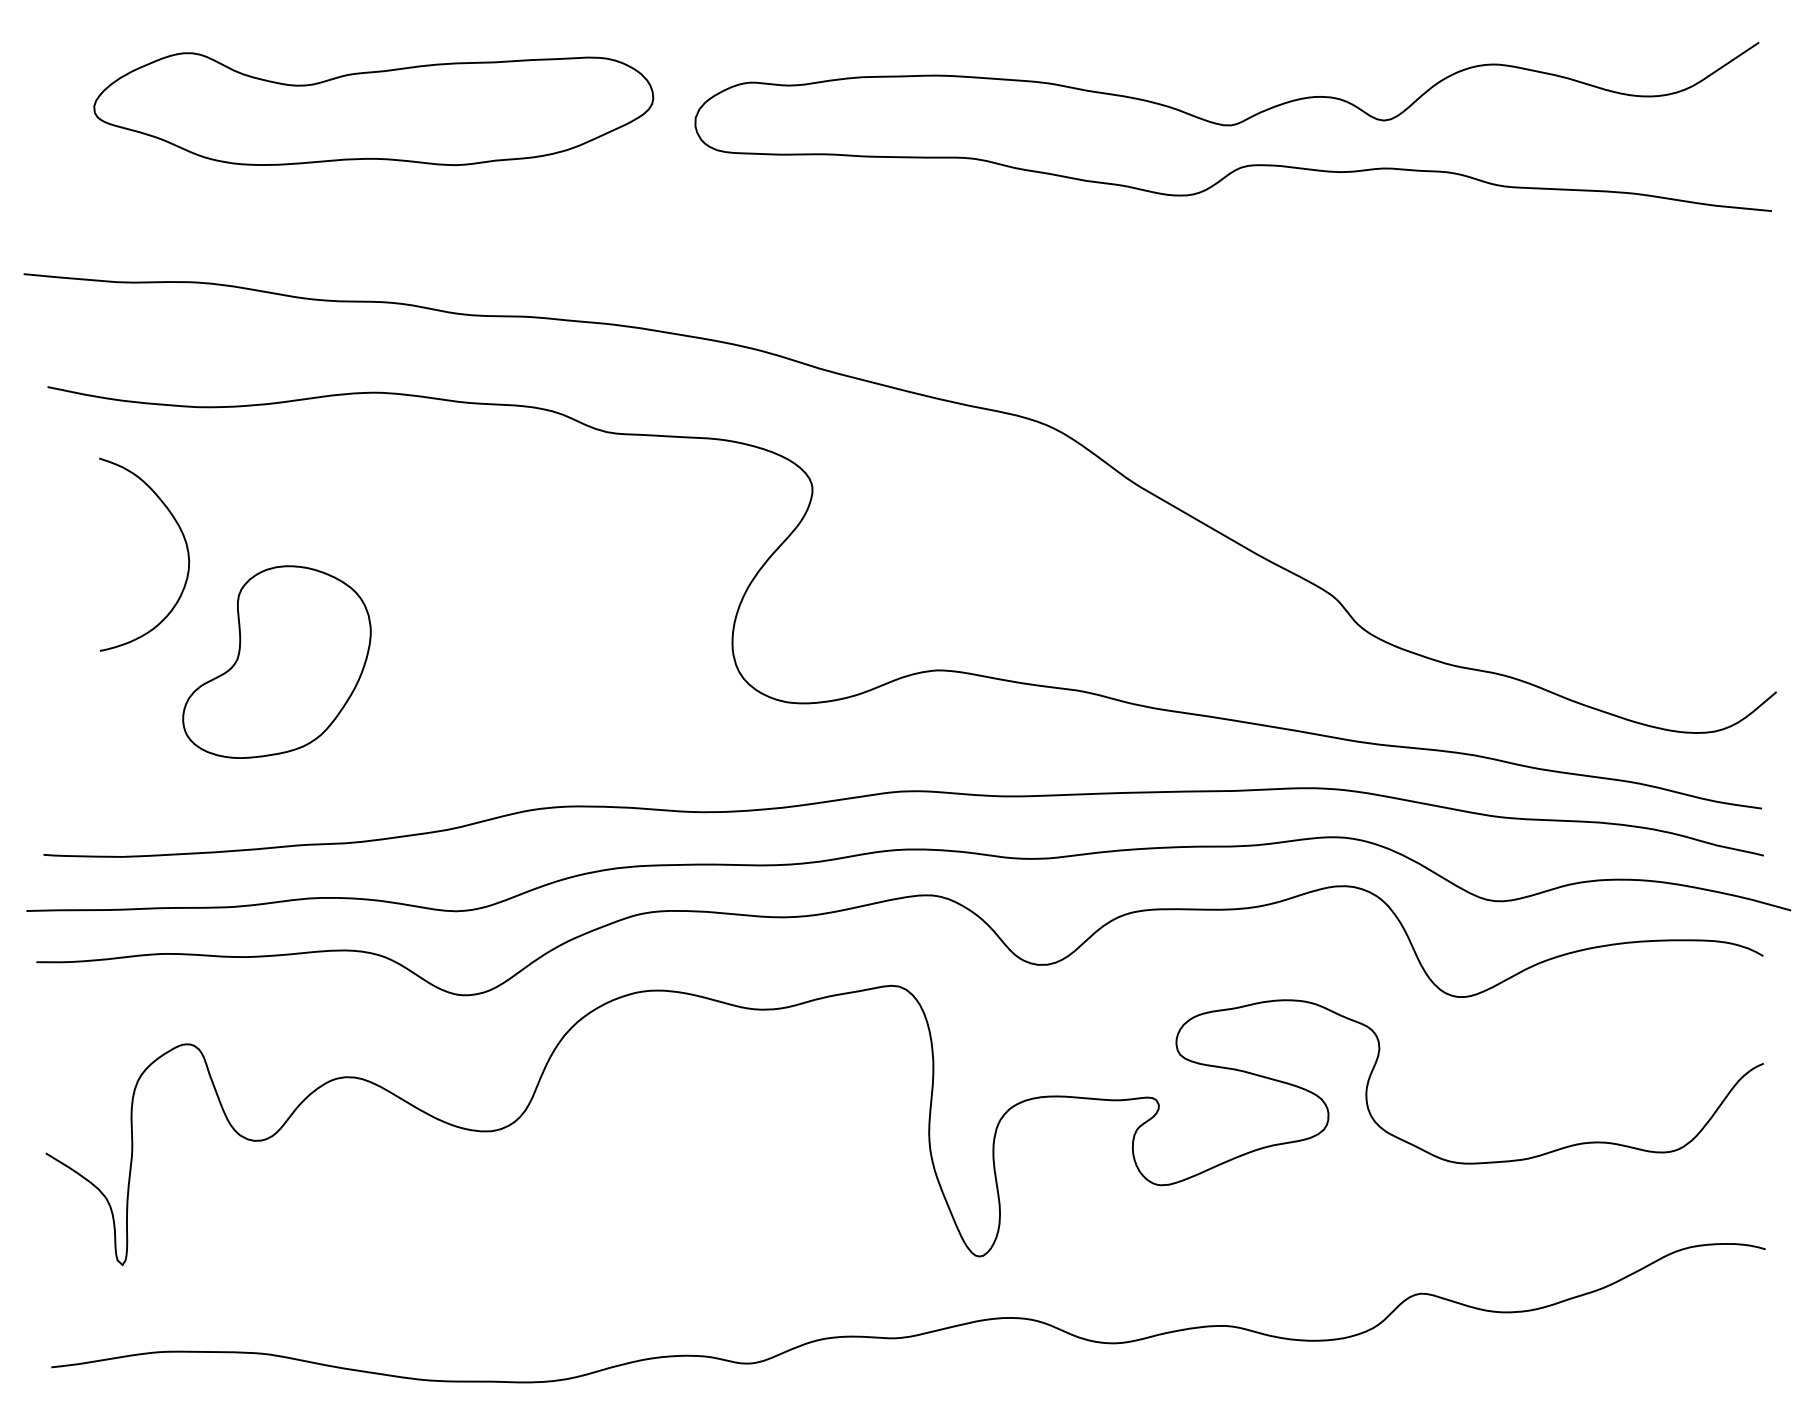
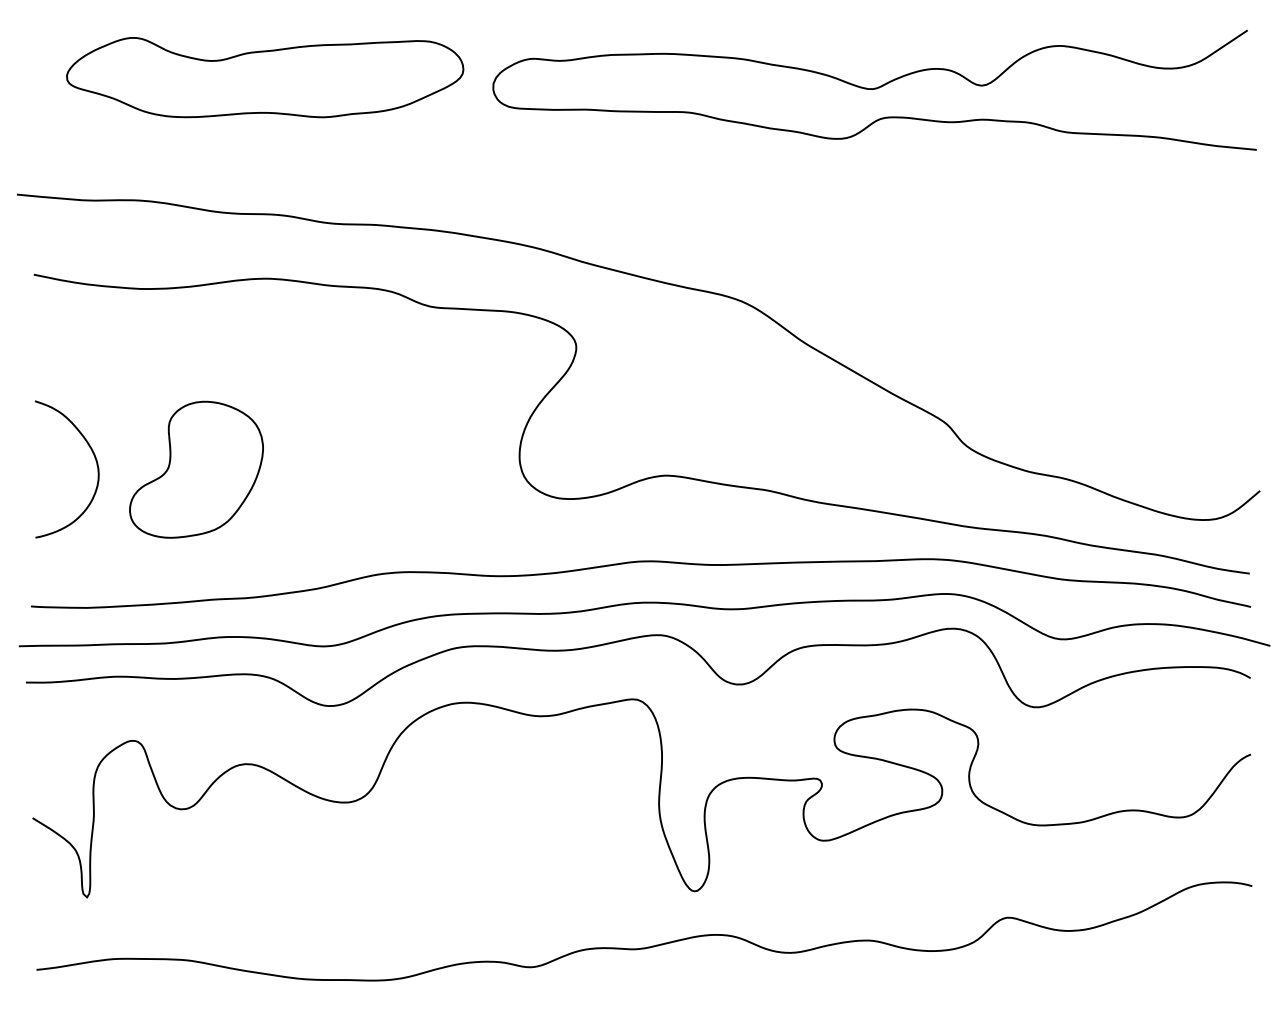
curve: (184, 541) -> (95, 460), moved

